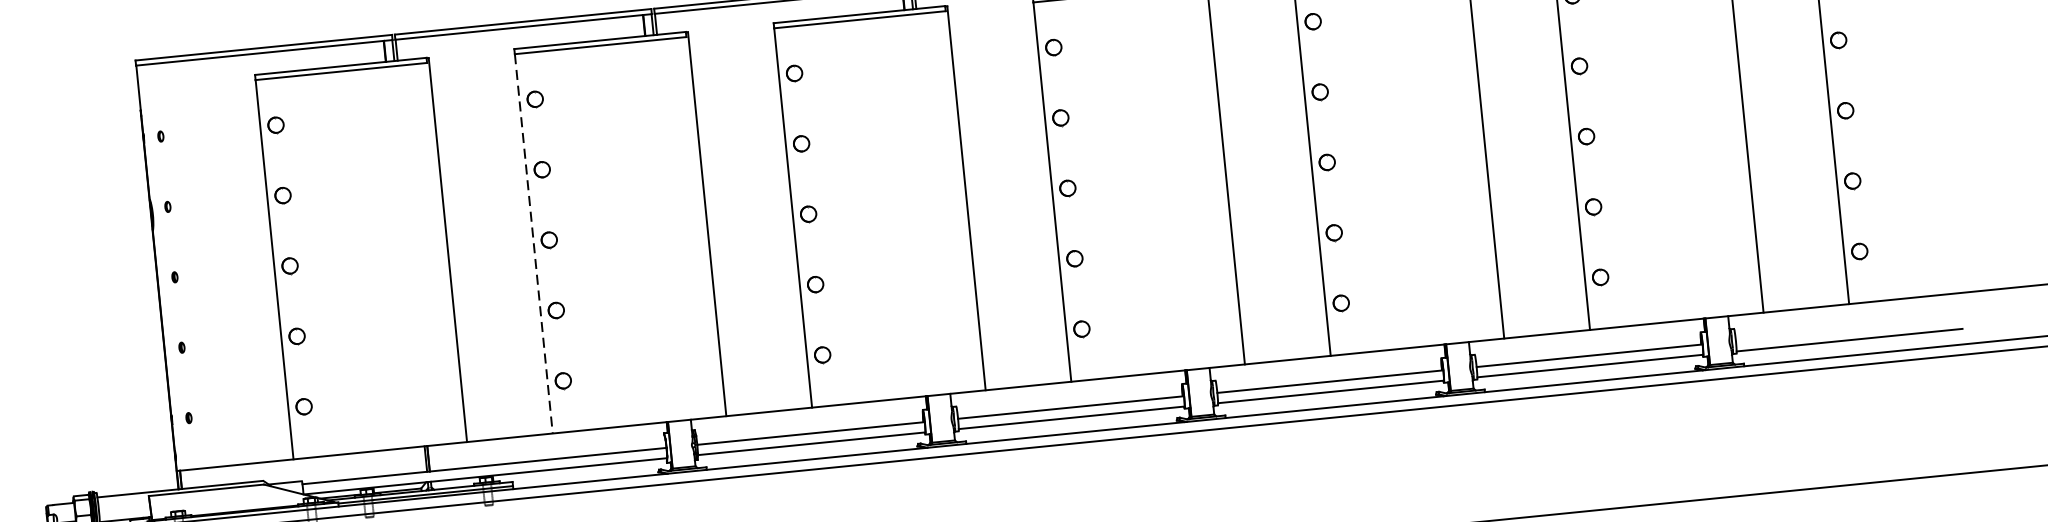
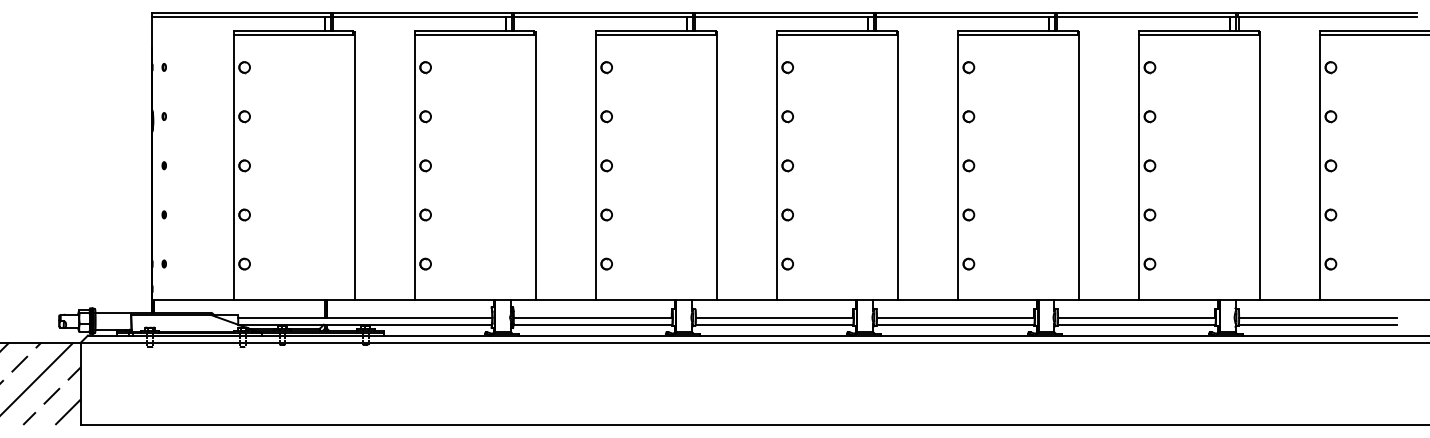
line: (533, 244) -> (414, 167), dashed -> solid
line: (1848, 329) -> (1317, 317), added

